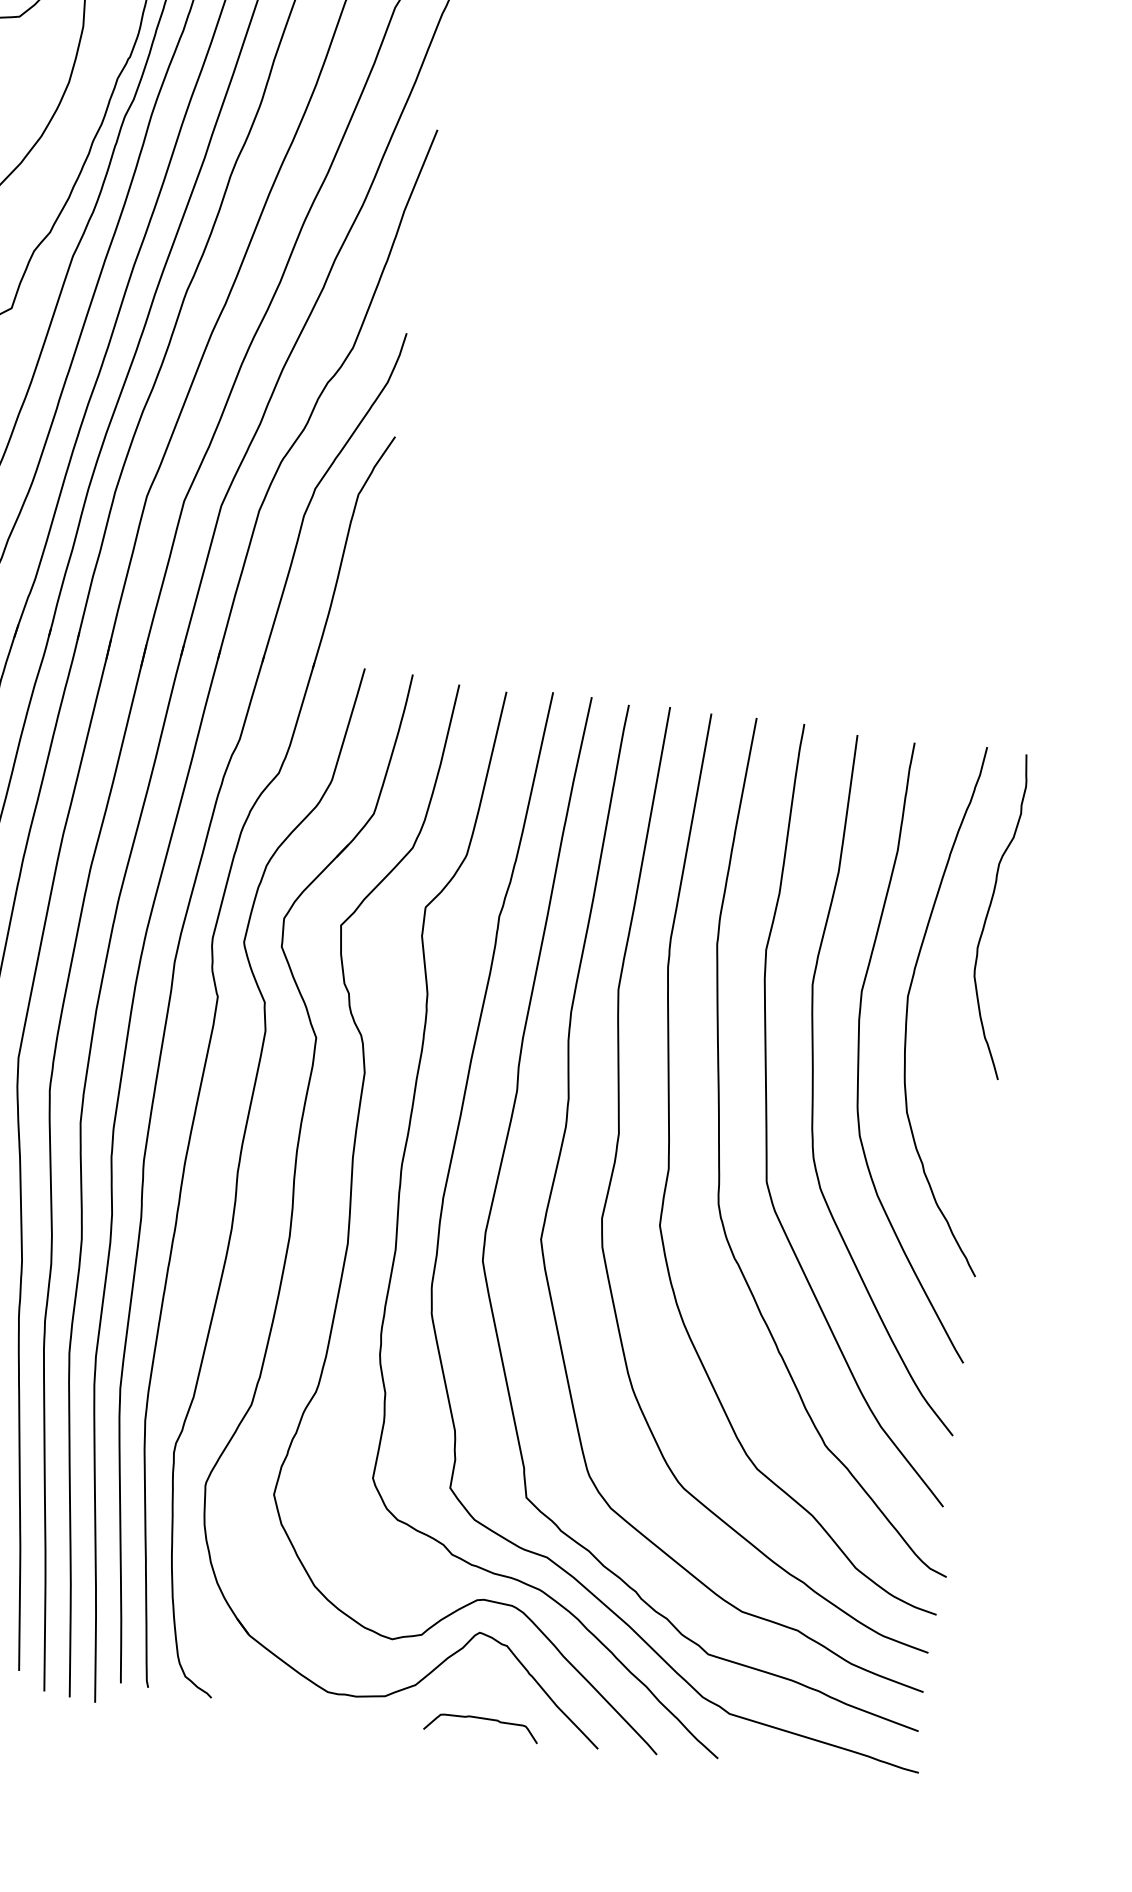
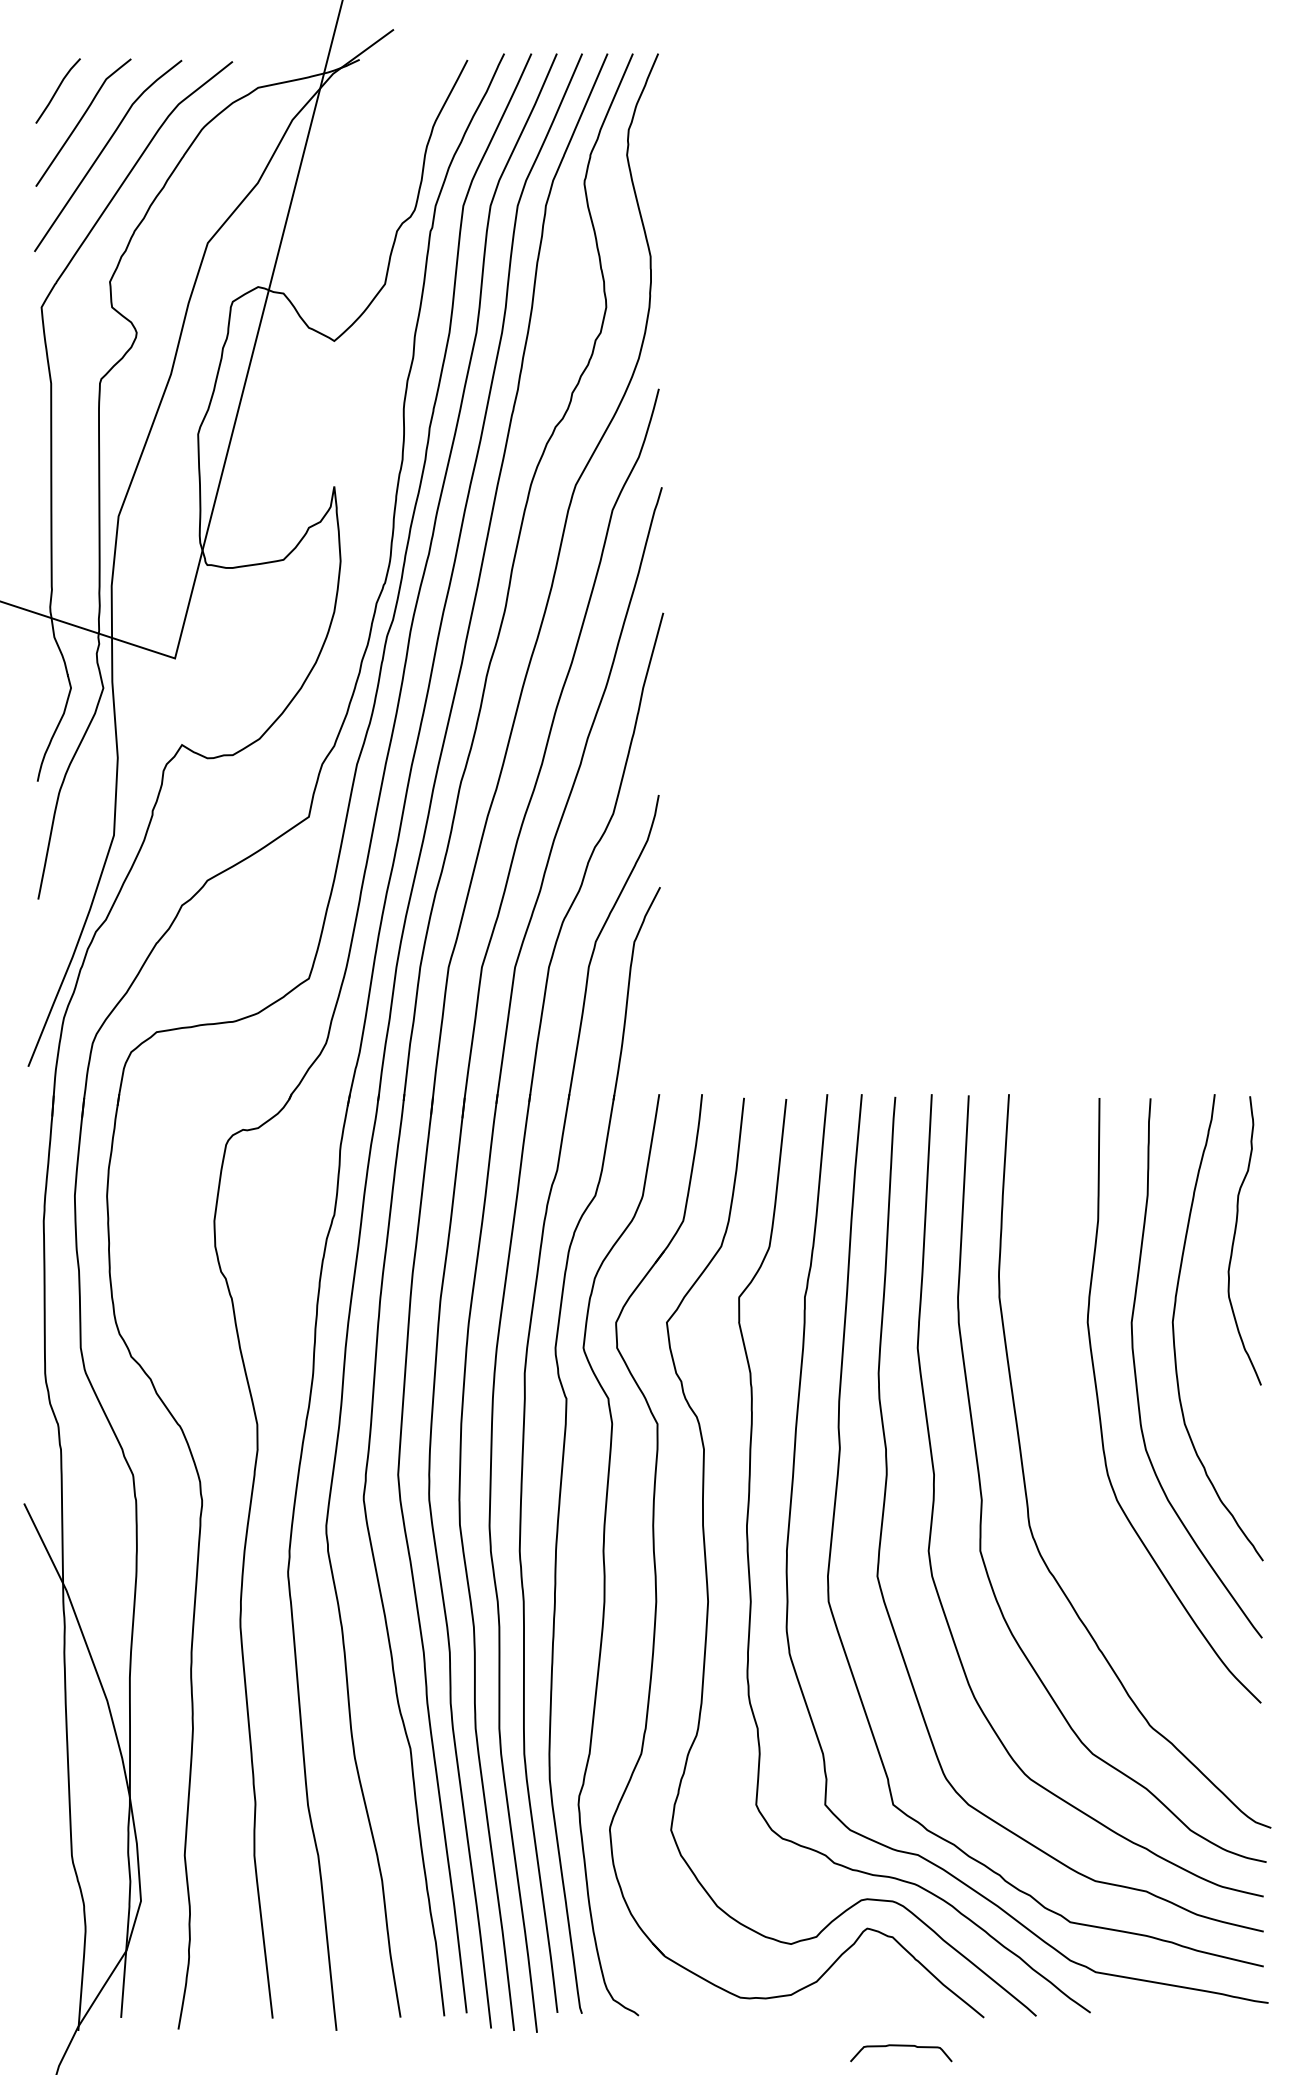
curve: (767, 1120) -> (1063, 1446), removed
curve: (482, 1719) -> (901, 2046), moved

